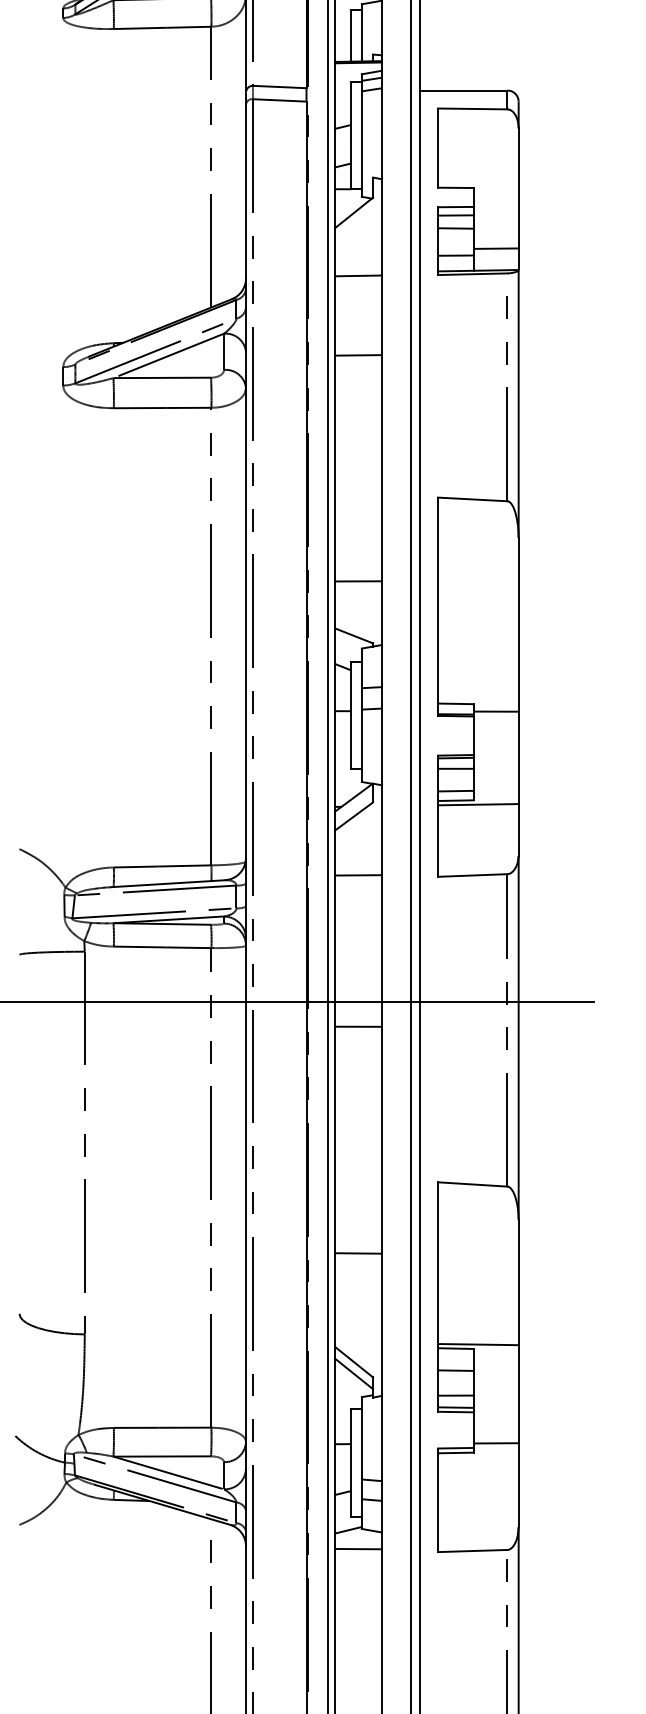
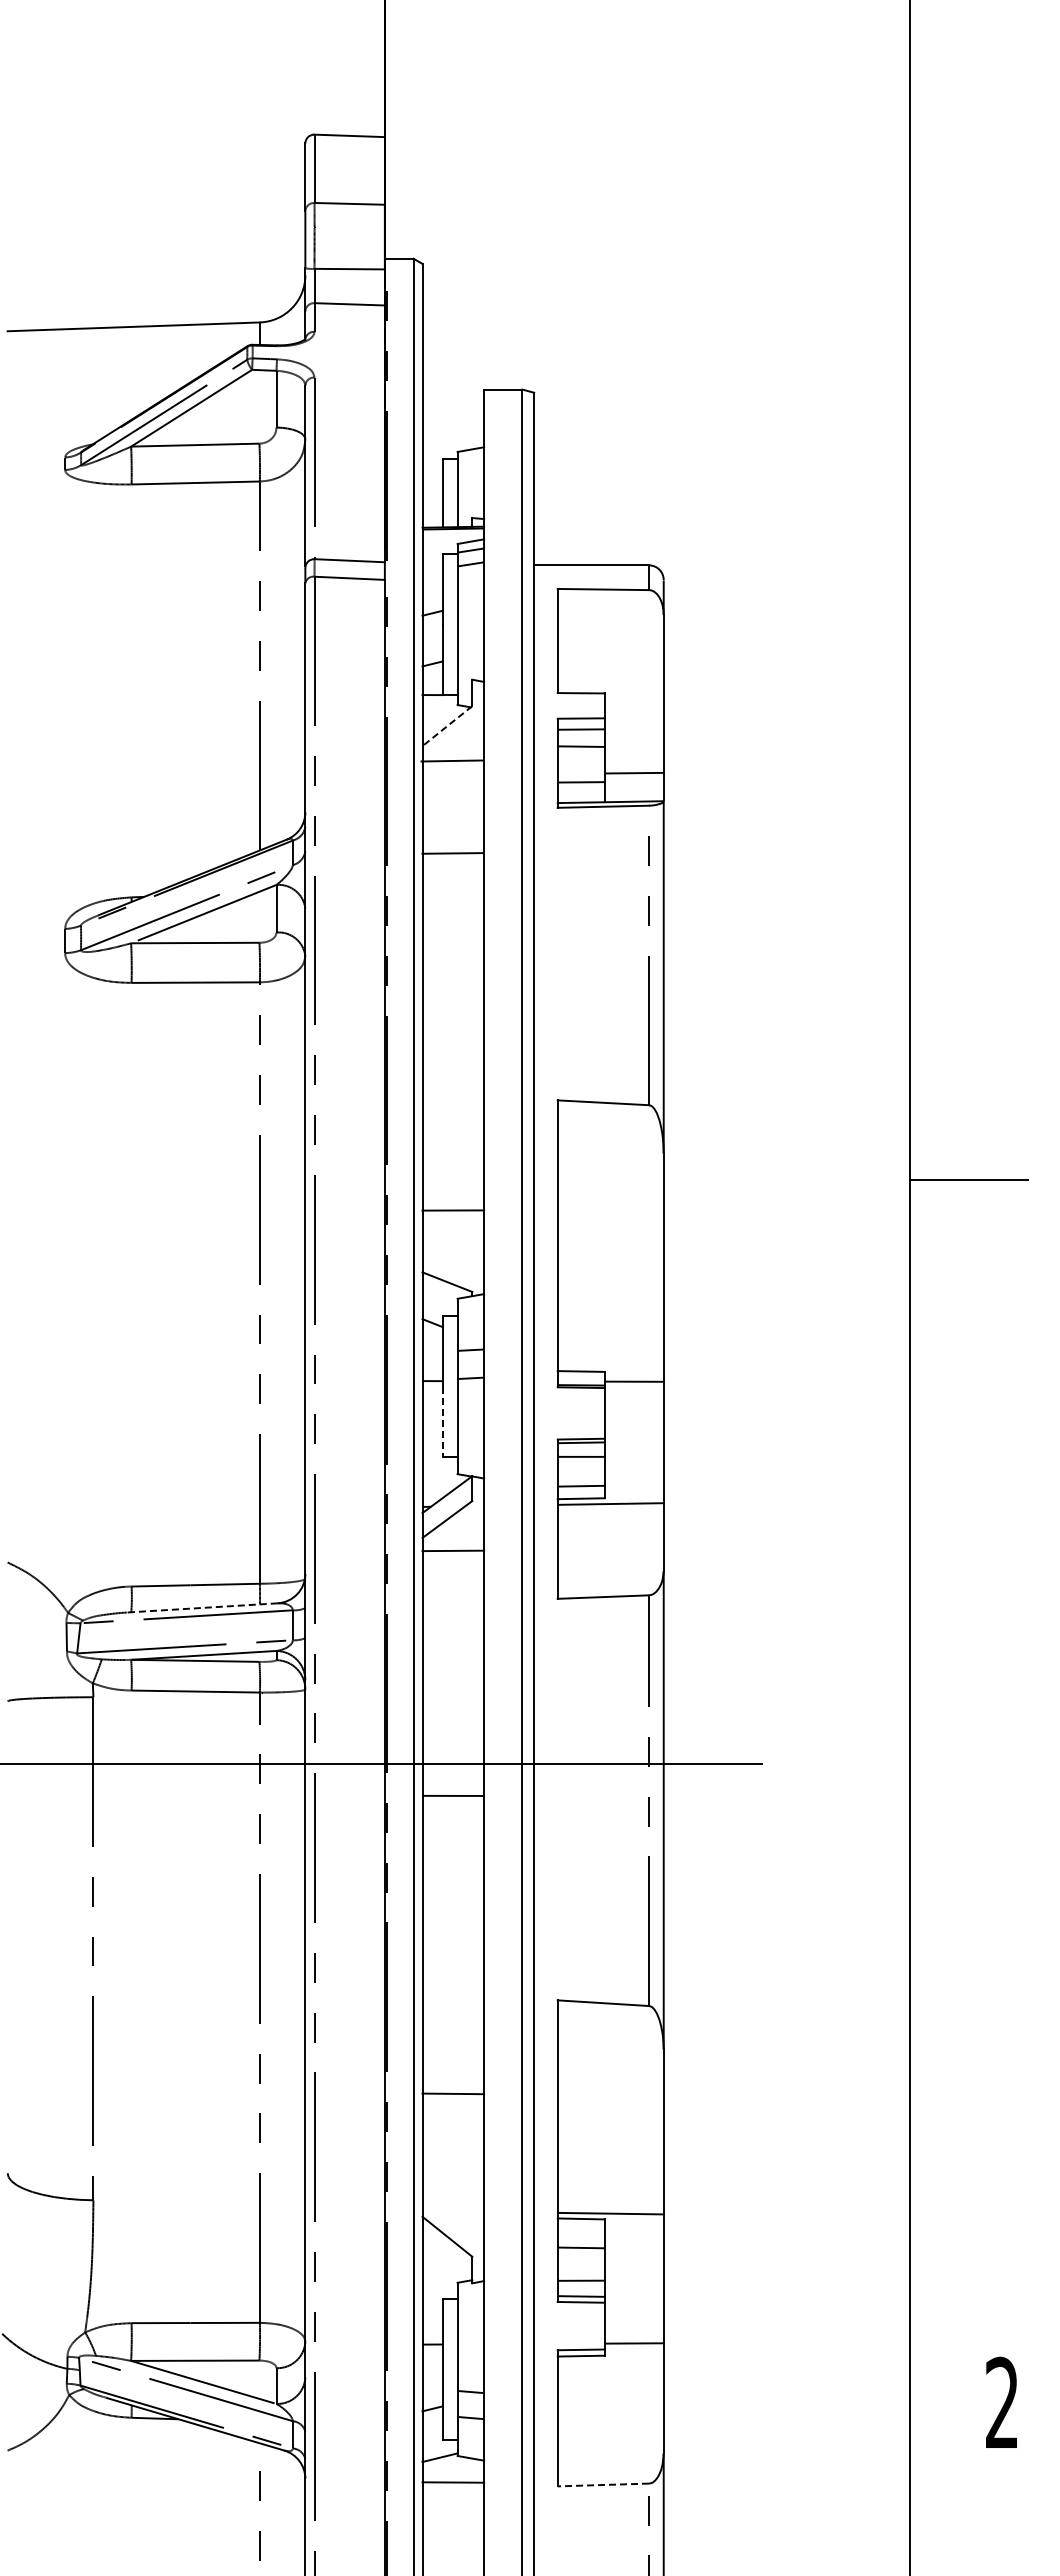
line: (354, 213) -> (447, 726), solid -> dashed
line: (358, 275) -> (452, 760), moved
line: (358, 355) -> (452, 853), moved
line: (350, 742) -> (442, 1422), solid -> dashed
line: (358, 875) -> (453, 1550), moved
line: (167, 883) -> (202, 1607), solid -> dashed
line: (354, 1374) -> (447, 2252), removed
line: (472, 1551) -> (603, 2485), solid -> dashed

